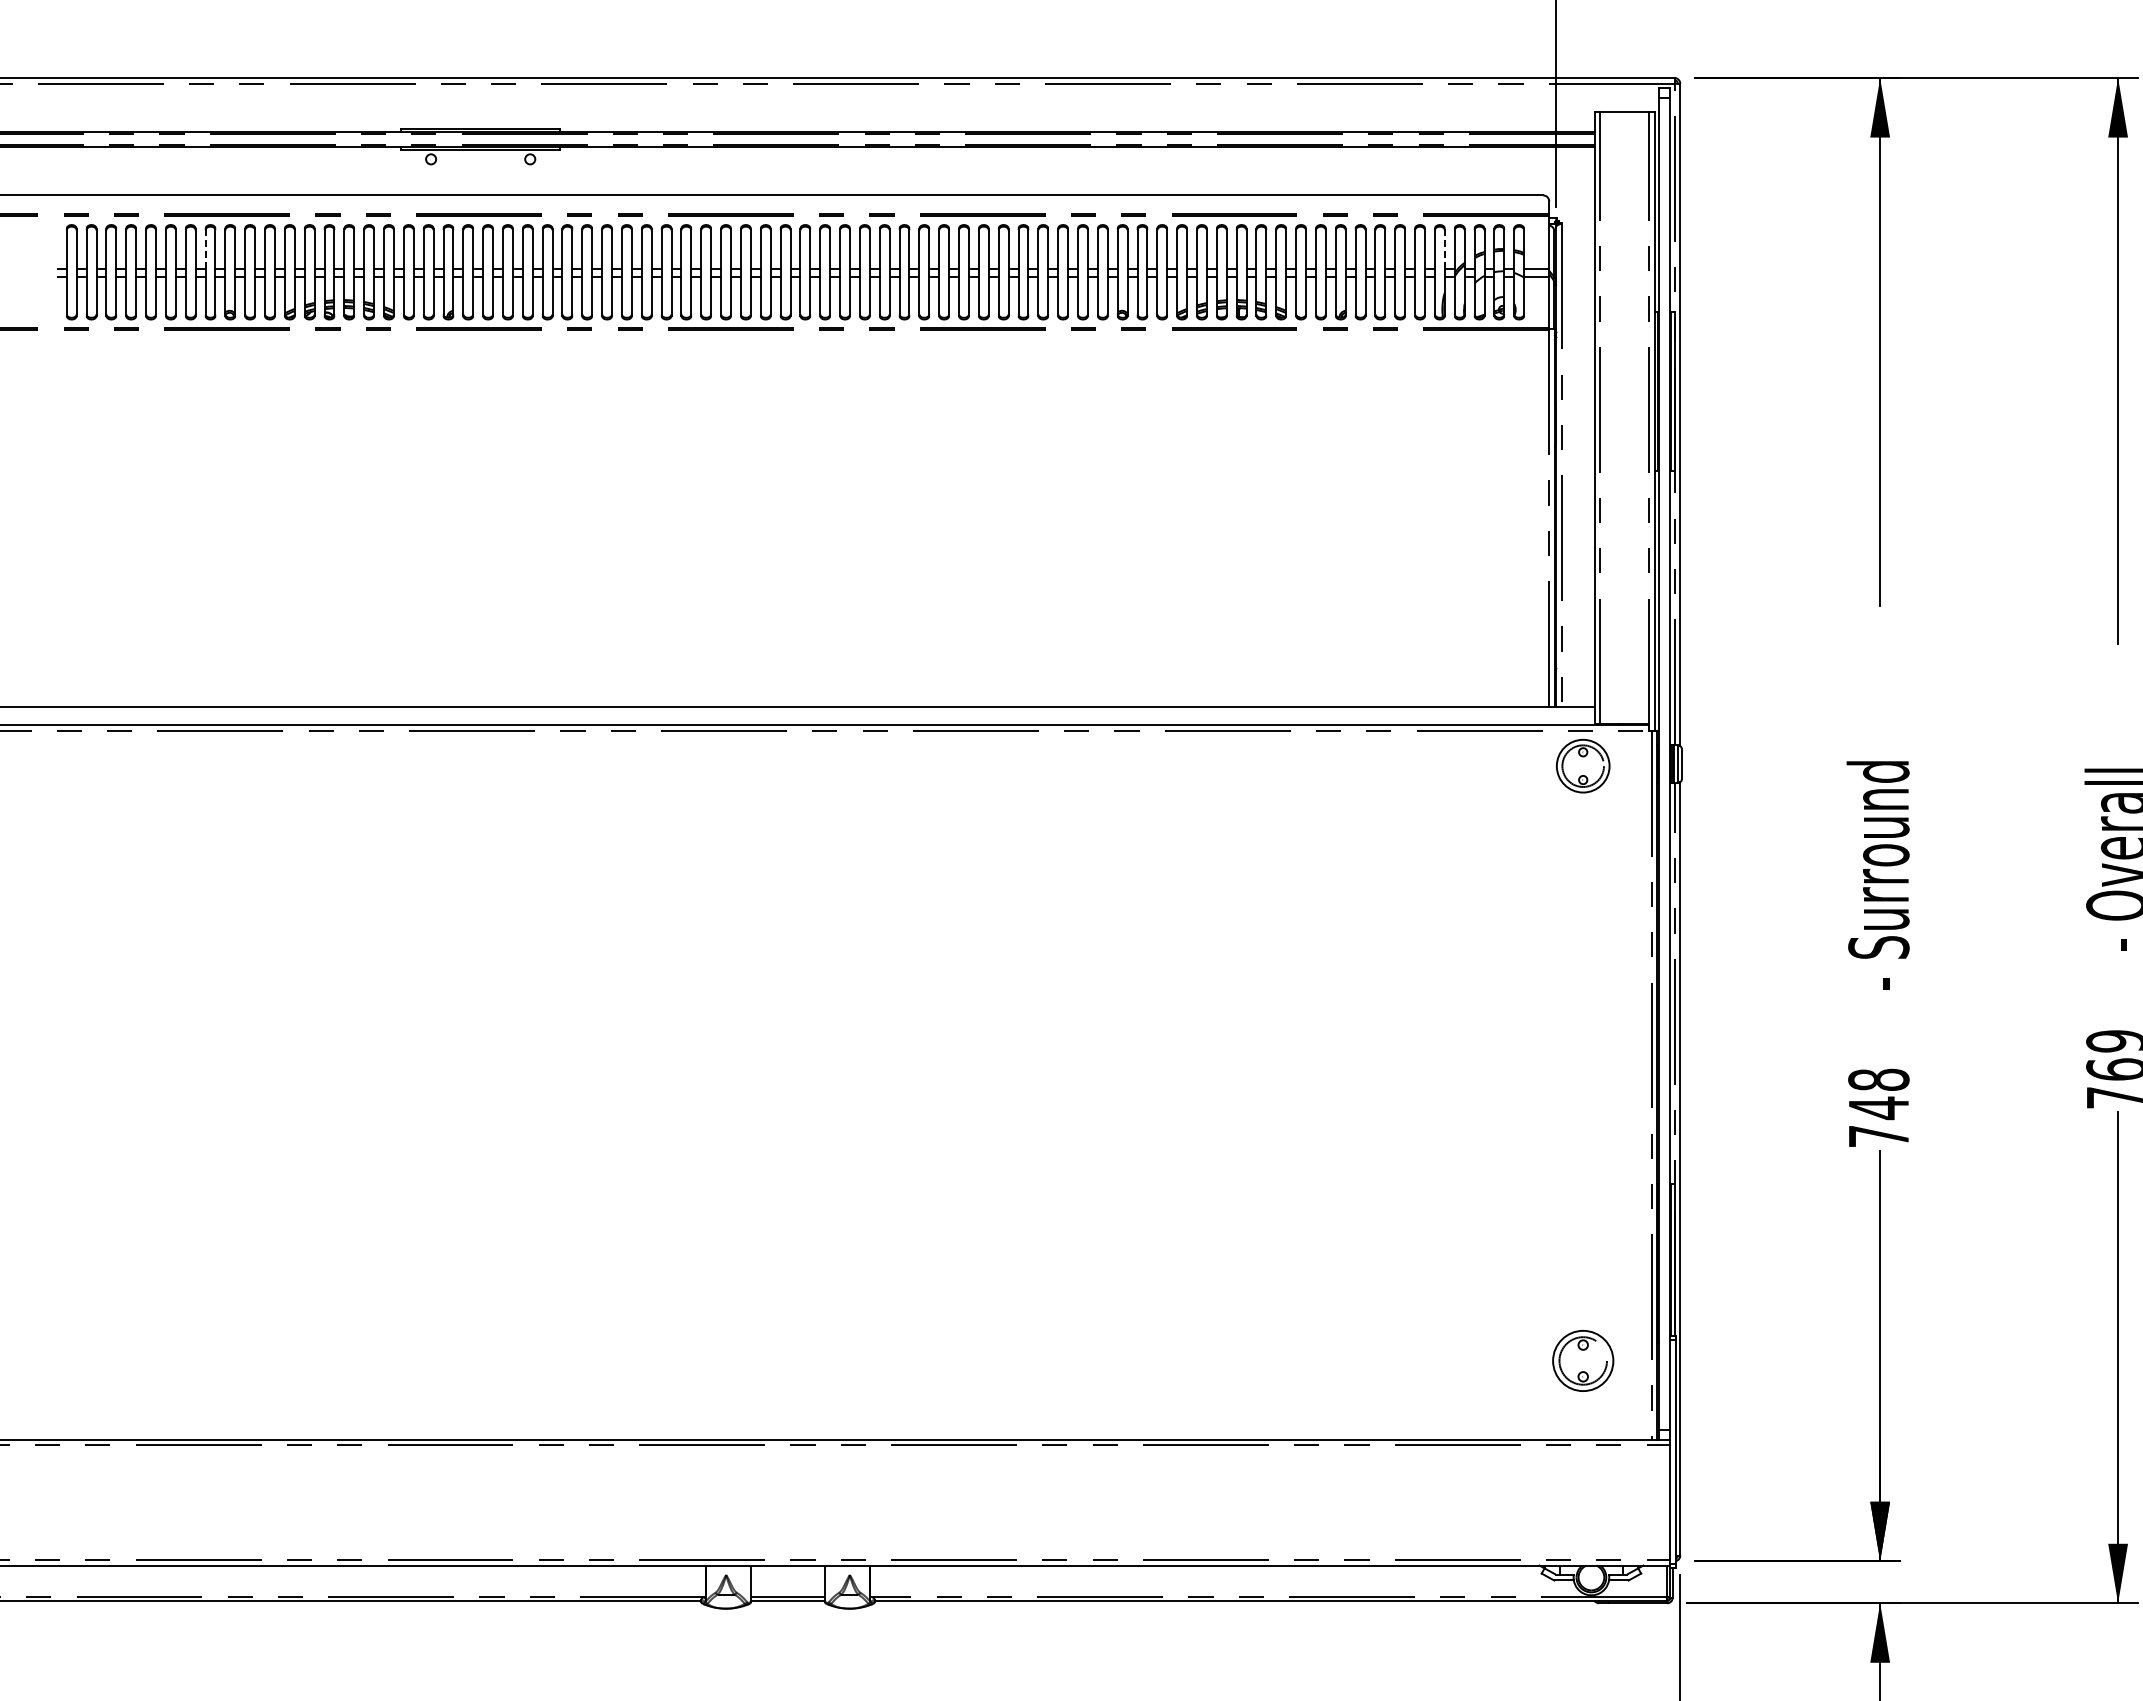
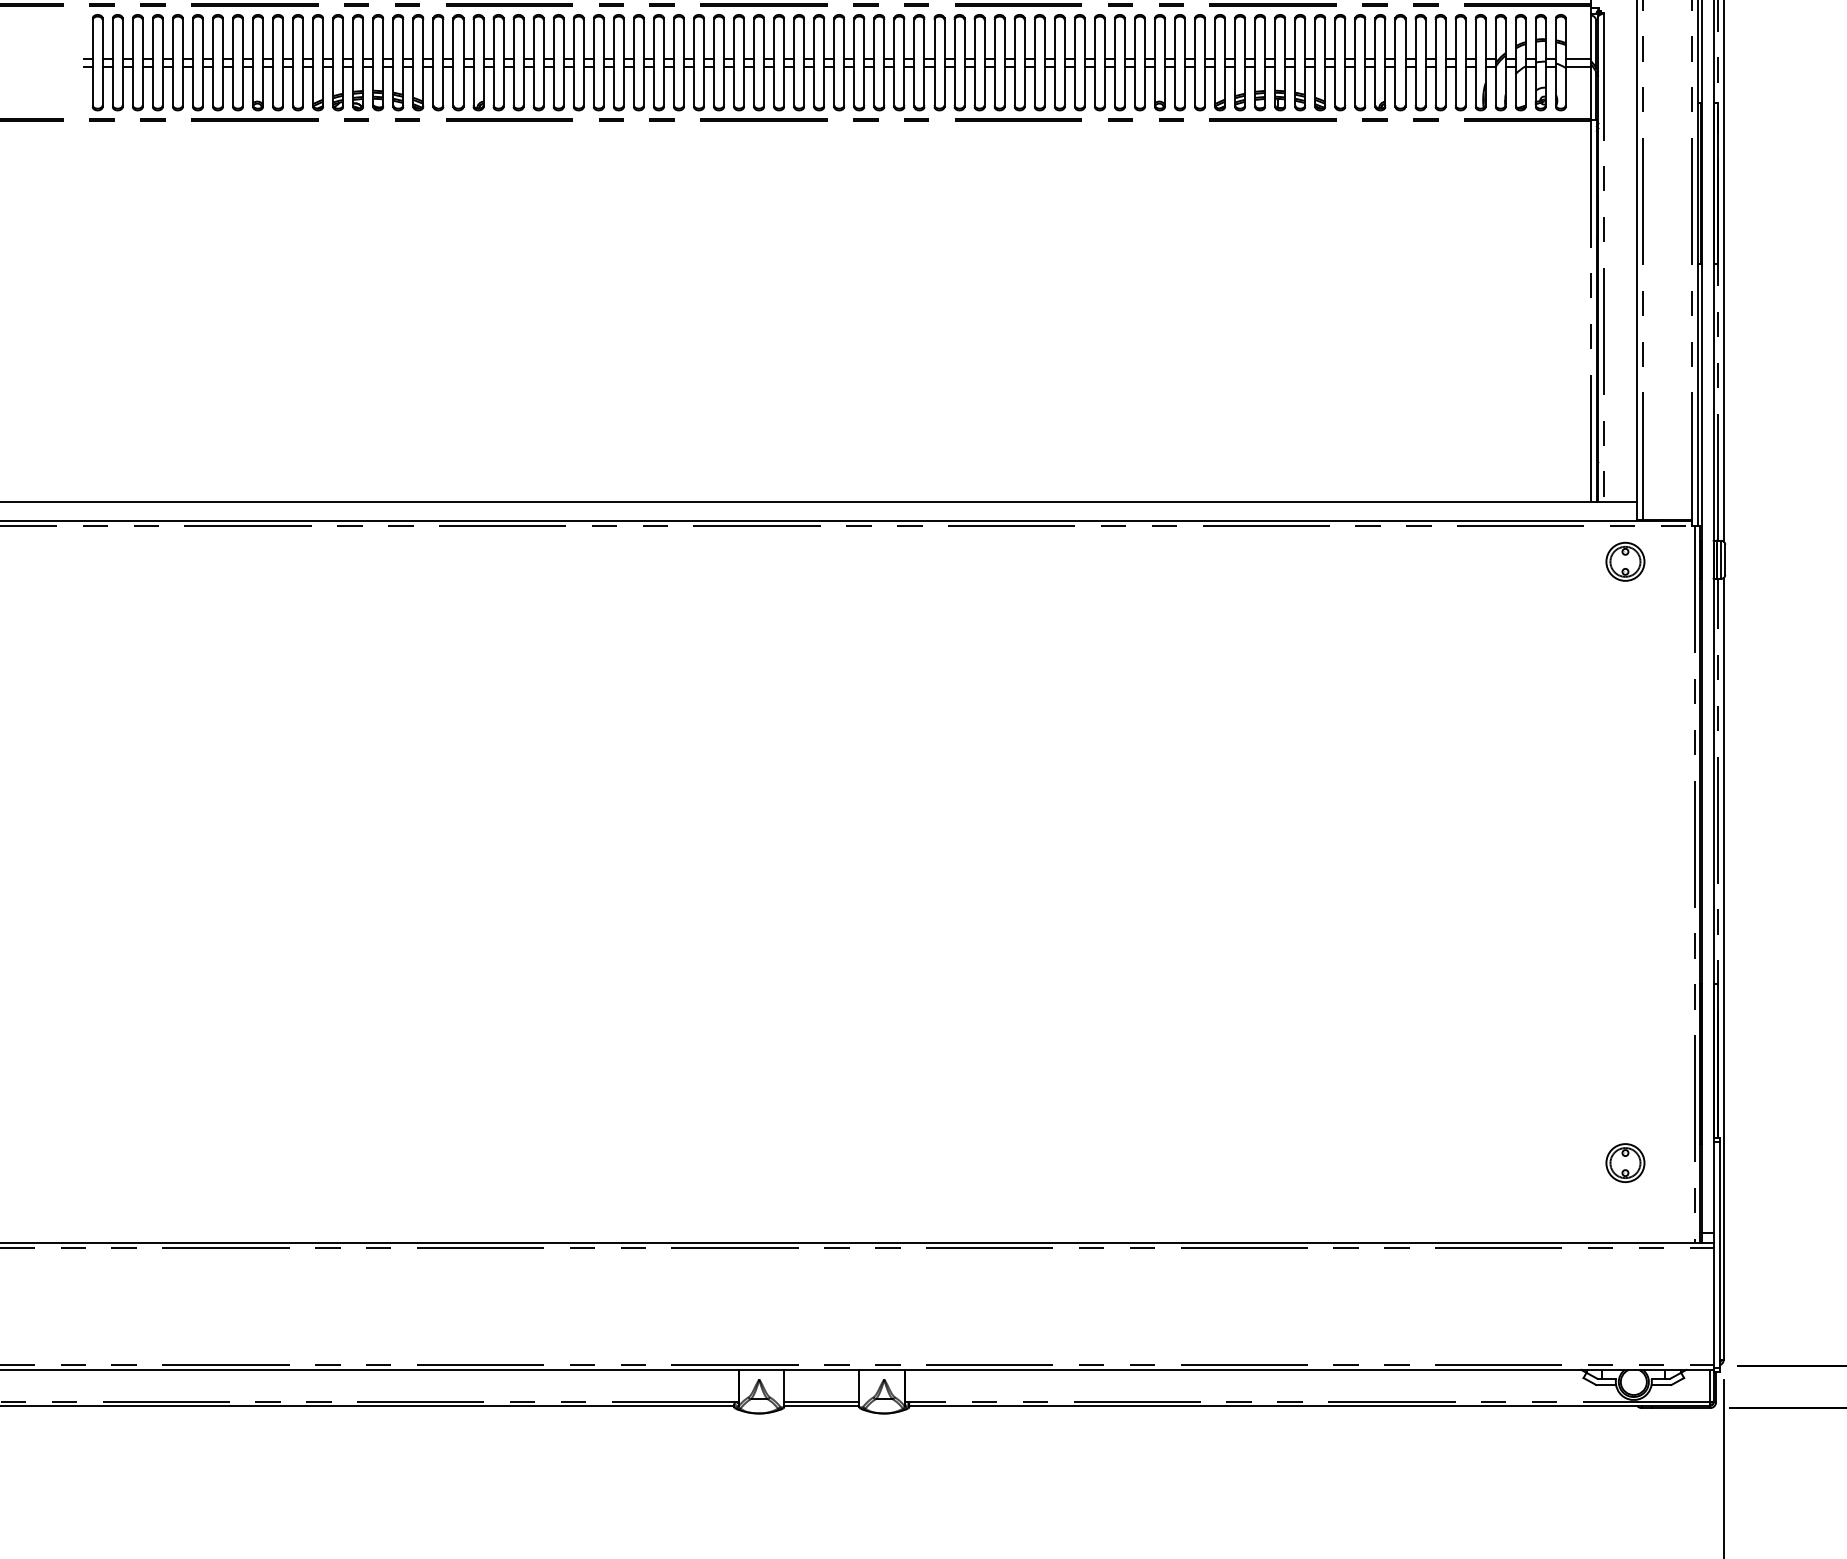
line: (1444, 248) -> (1485, 38), dashed -> solid
line: (205, 249) -> (232, 39), dashed -> solid
part: (1582, 765) -> (1624, 561), size x0.71
part: (1582, 1360) -> (1624, 1162), size x0.62

